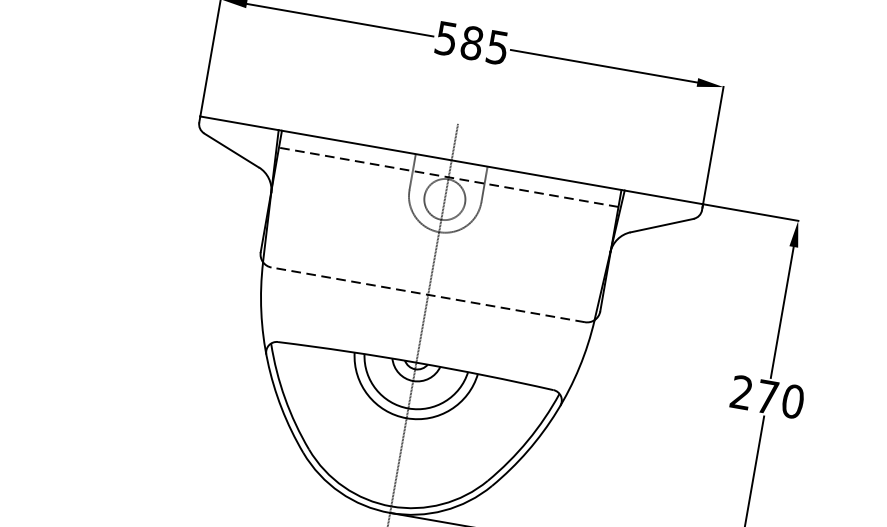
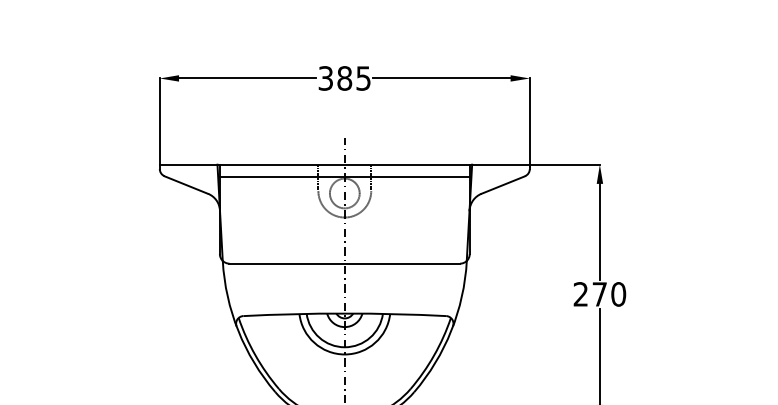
text: (445, 38) -> (325, 78), 585 -> 385
line: (448, 177) -> (344, 177), dashed -> solid
line: (427, 294) -> (344, 263), dashed -> solid

